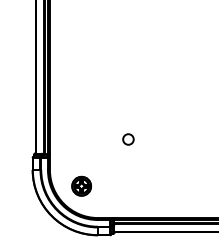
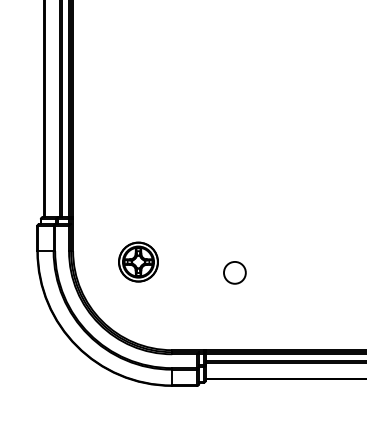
circle: (128, 139) -> (235, 272), moved
part: (81, 185) -> (138, 260), moved

